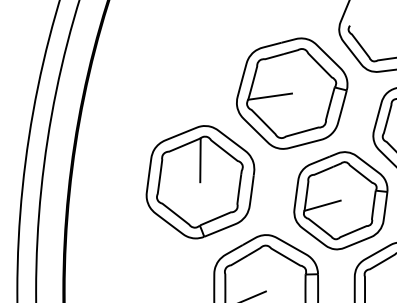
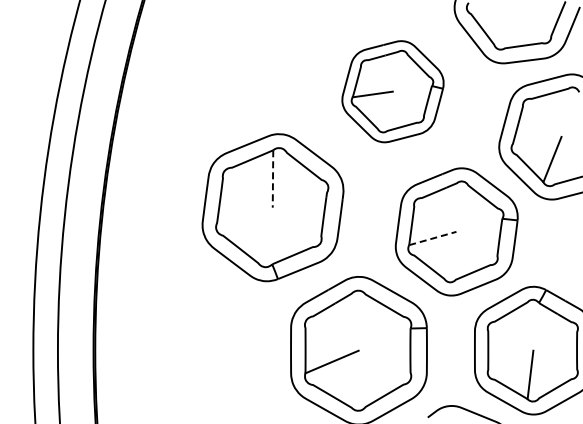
part: (291, 93) -> (392, 91), size x0.7
line: (200, 159) -> (273, 178), solid -> dashed
line: (322, 205) -> (432, 238), solid -> dashed

